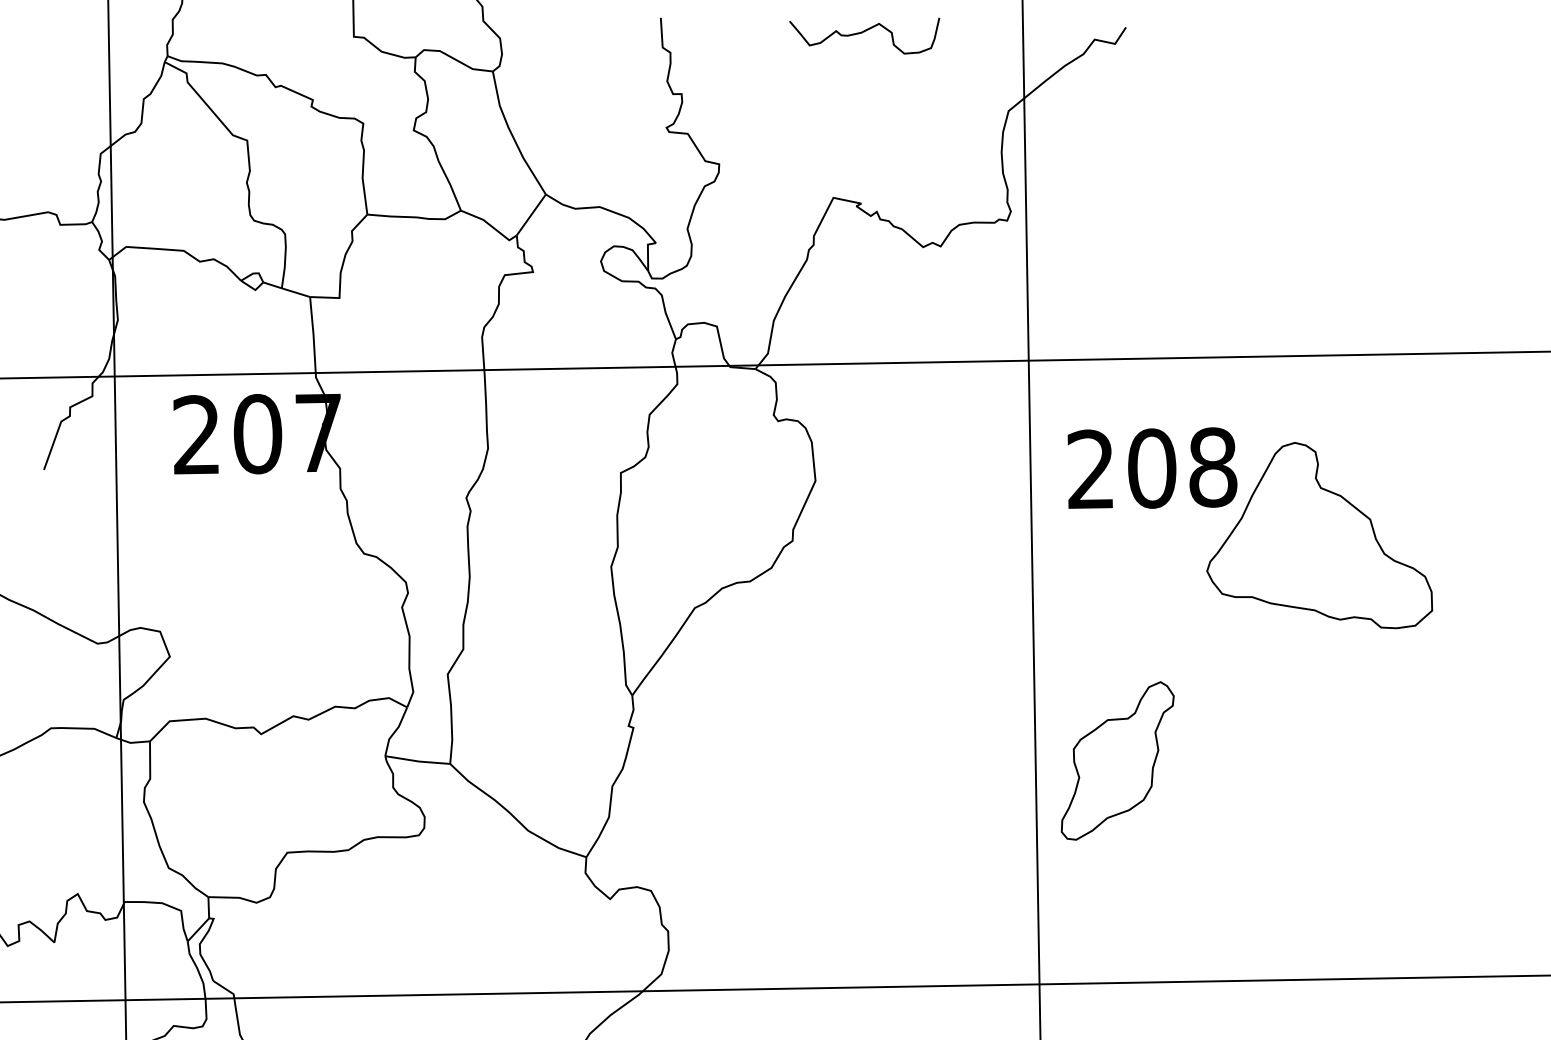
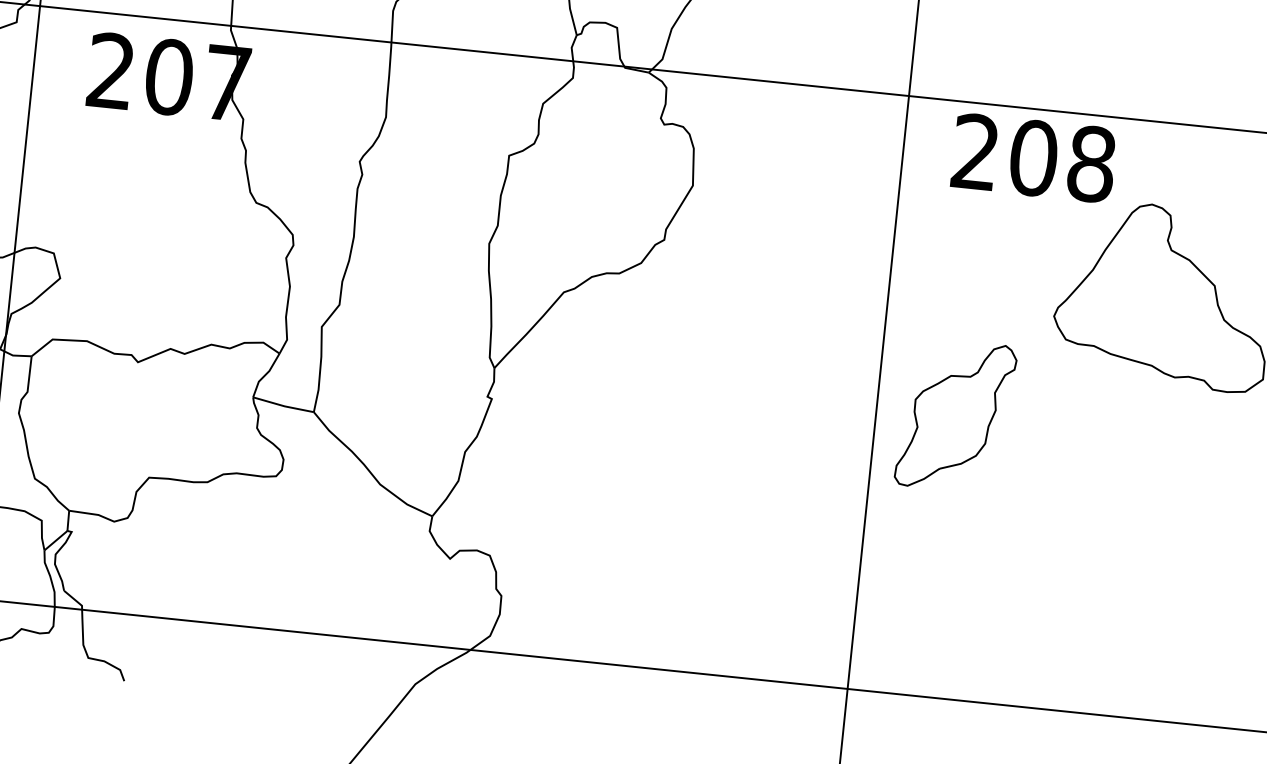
text: (1152, 467) -> (1034, 157), moved
part: (1117, 760) -> (955, 415), moved

